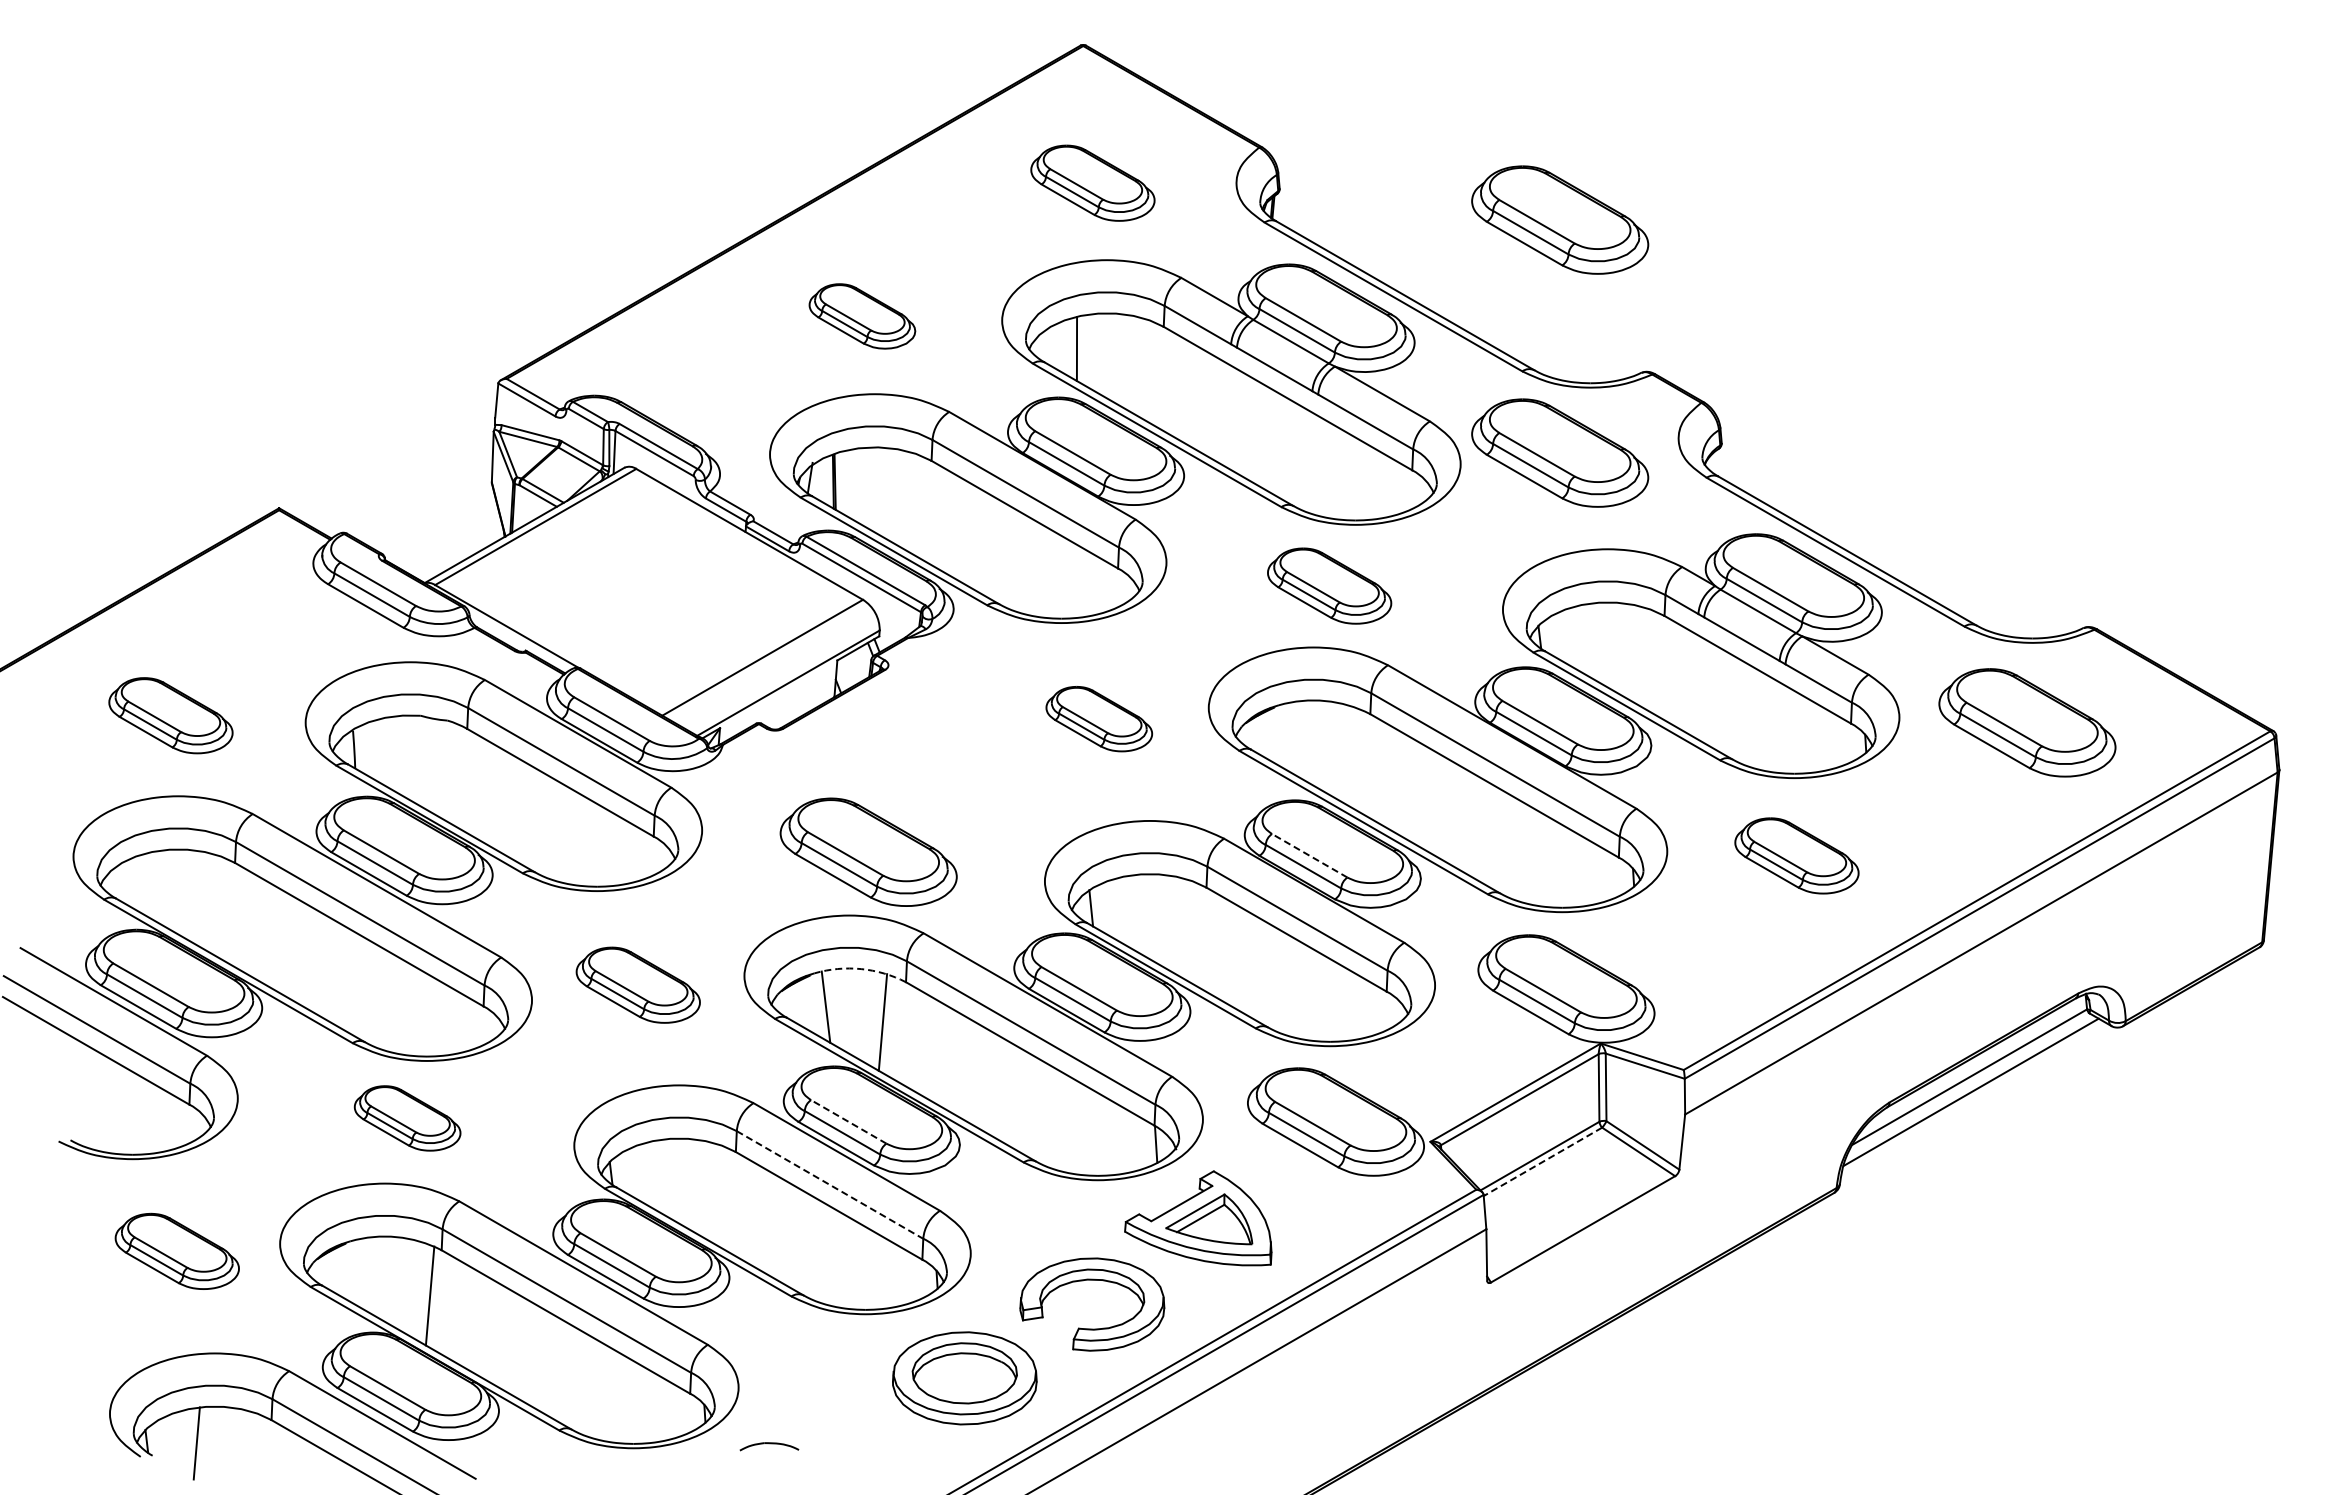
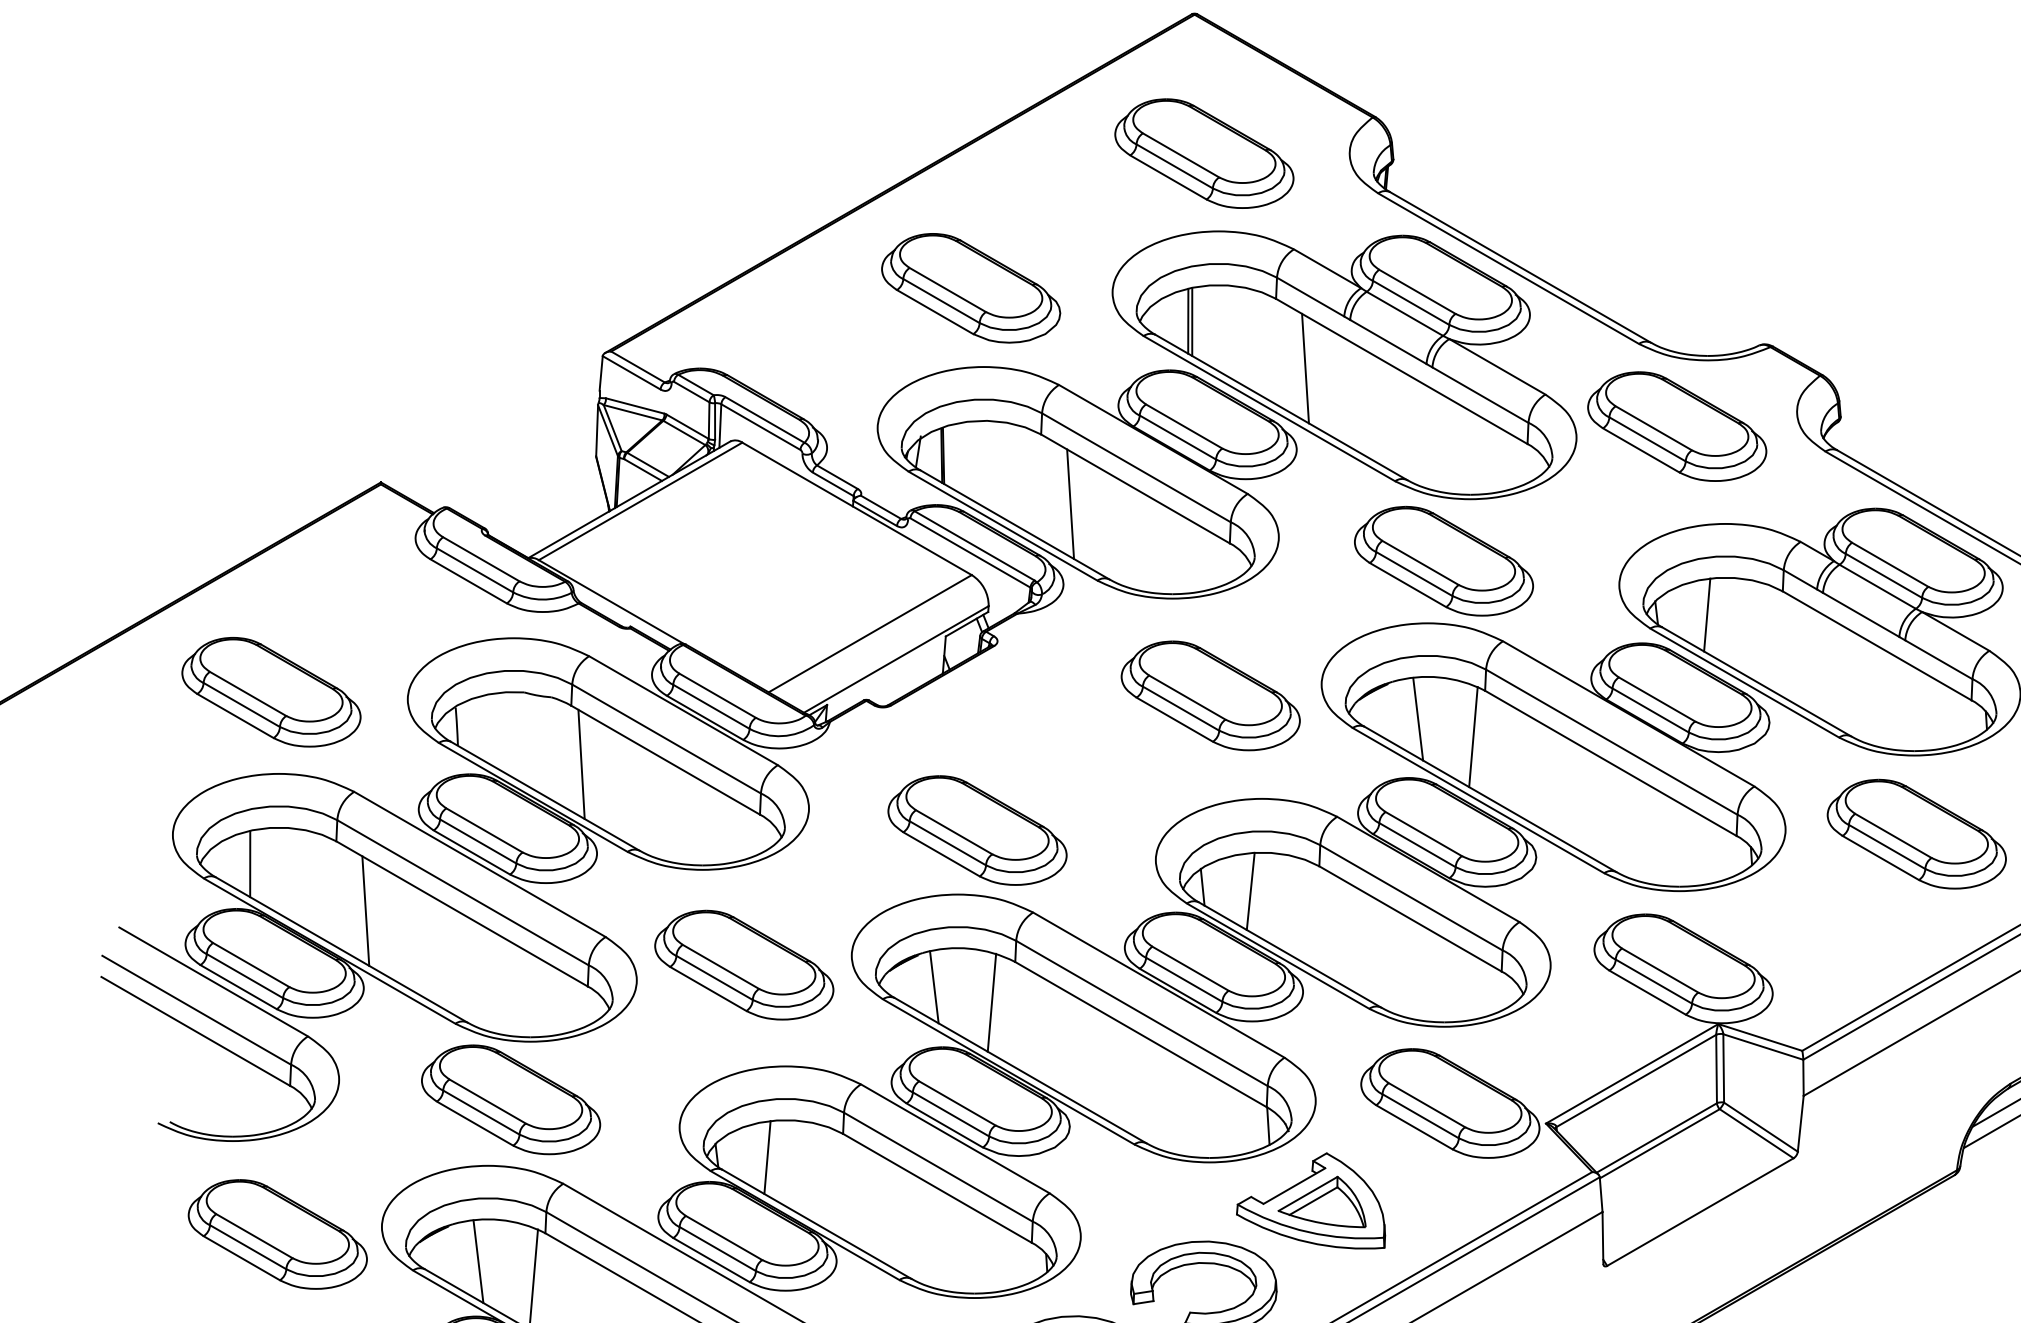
part: (1092, 182) -> (1203, 152), size x1.43
part: (1560, 219) -> (1677, 190), removed
part: (862, 316) -> (971, 288), size x1.67
line: (1080, 349) -> (1191, 321), added
line: (1192, 395) -> (1305, 368), added
line: (960, 529) -> (1070, 503), added
part: (1329, 585) -> (1443, 560), size x1.43
line: (1589, 639) -> (1706, 615), added
part: (170, 715) -> (271, 692), size x1.43
part: (1099, 718) -> (1211, 695), size x1.67
line: (1304, 742) -> (1418, 719), added
line: (1358, 759) -> (1473, 736), added
line: (477, 786) -> (581, 763), added
line: (1309, 855) -> (1423, 833), dashed -> solid
part: (1796, 855) -> (1916, 833), size x1.43
line: (149, 885) -> (249, 864), added
line: (1138, 912) -> (1250, 891), added
line: (263, 931) -> (365, 910), added
arc: (861, 969) -> (970, 949), dashed -> solid
part: (638, 984) -> (744, 964), size x1.43
part: (407, 1118) -> (510, 1099), size x1.67
line: (848, 1121) -> (957, 1102), dashed -> solid
line: (1542, 1162) -> (1659, 1144), dashed -> solid
line: (661, 1175) -> (767, 1157), added
line: (830, 1184) -> (938, 1166), dashed -> solid
part: (177, 1251) -> (278, 1234), size x1.43
line: (375, 1278) -> (478, 1261), added

